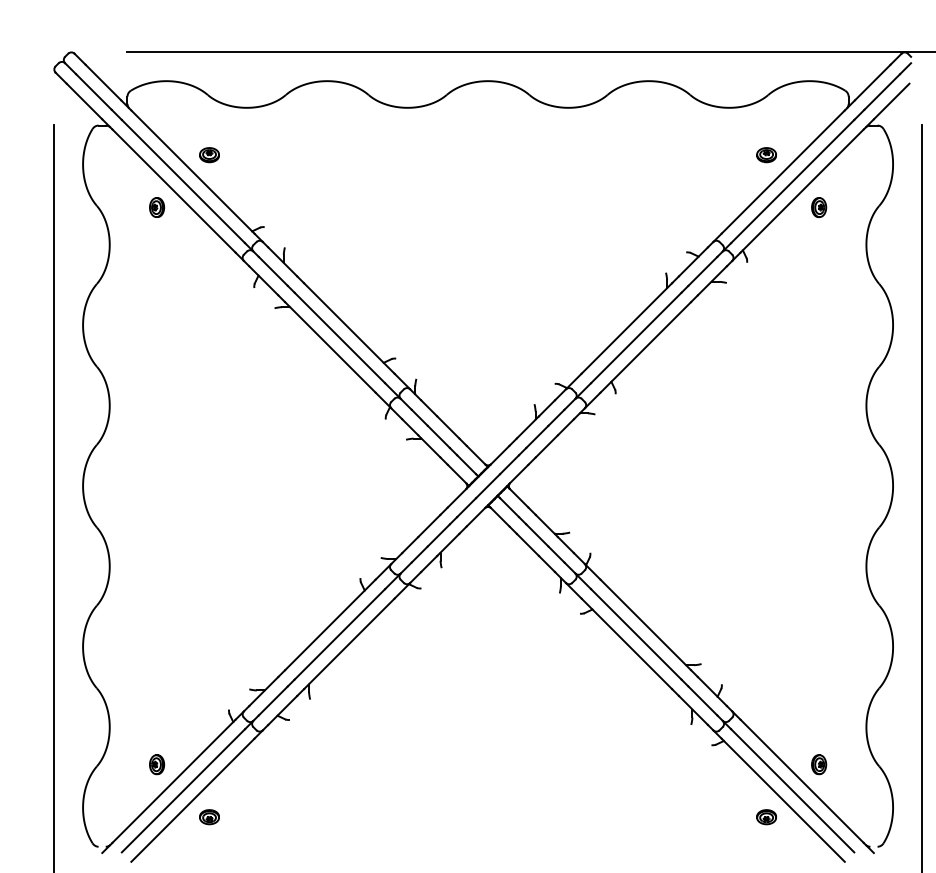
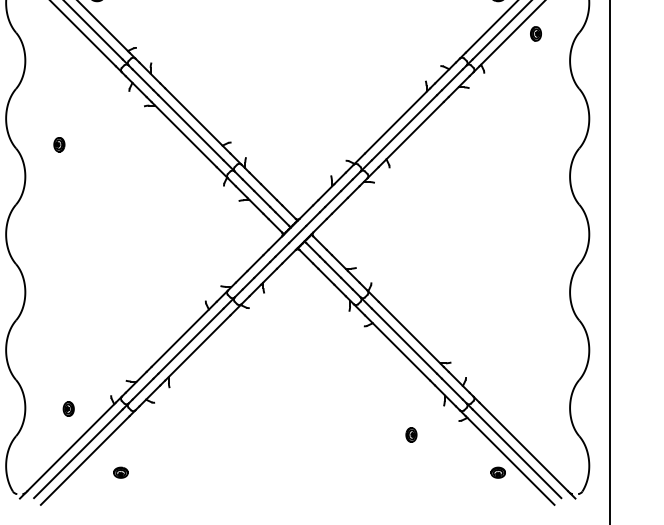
part: (157, 207) -> (59, 144), moved
part: (157, 764) -> (69, 408), moved
part: (819, 764) -> (411, 434), moved
part: (209, 817) -> (120, 472), moved

